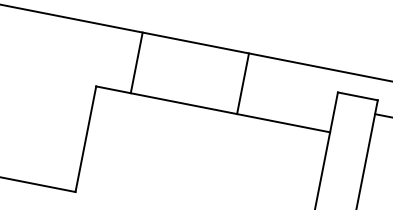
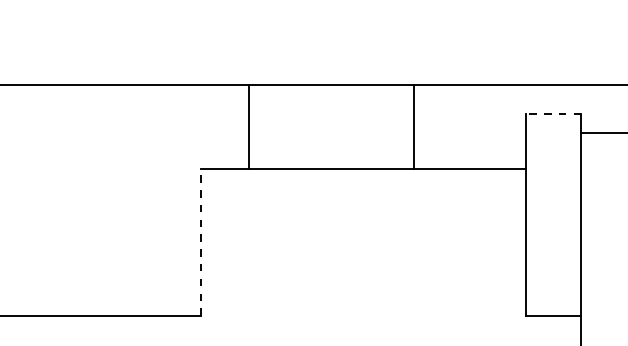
line: (243, 83) -> (414, 126), moved
line: (357, 96) -> (553, 113), solid -> dashed
line: (85, 138) -> (200, 241), solid -> dashed

